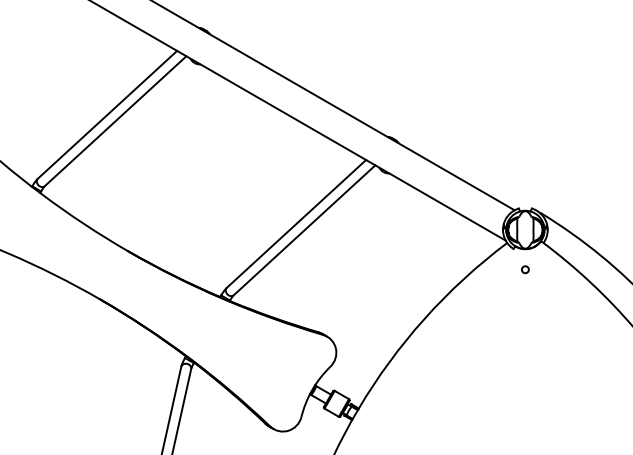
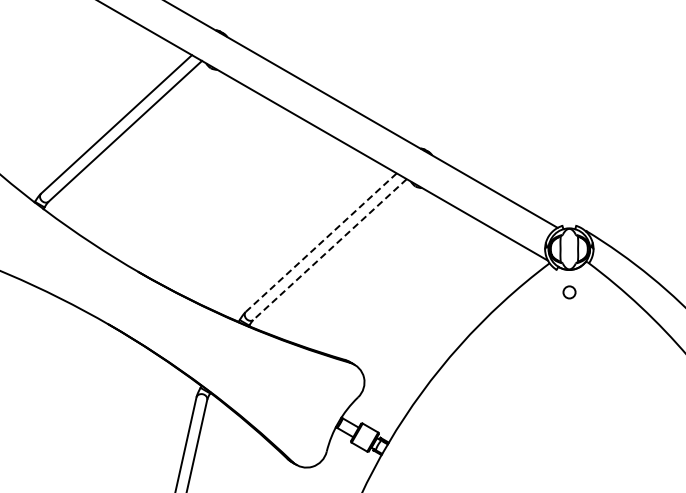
line: (296, 223) -> (321, 242), solid -> dashed
line: (304, 230) -> (329, 249), solid -> dashed
circle: (524, 269) -> (568, 291), size x1.6

